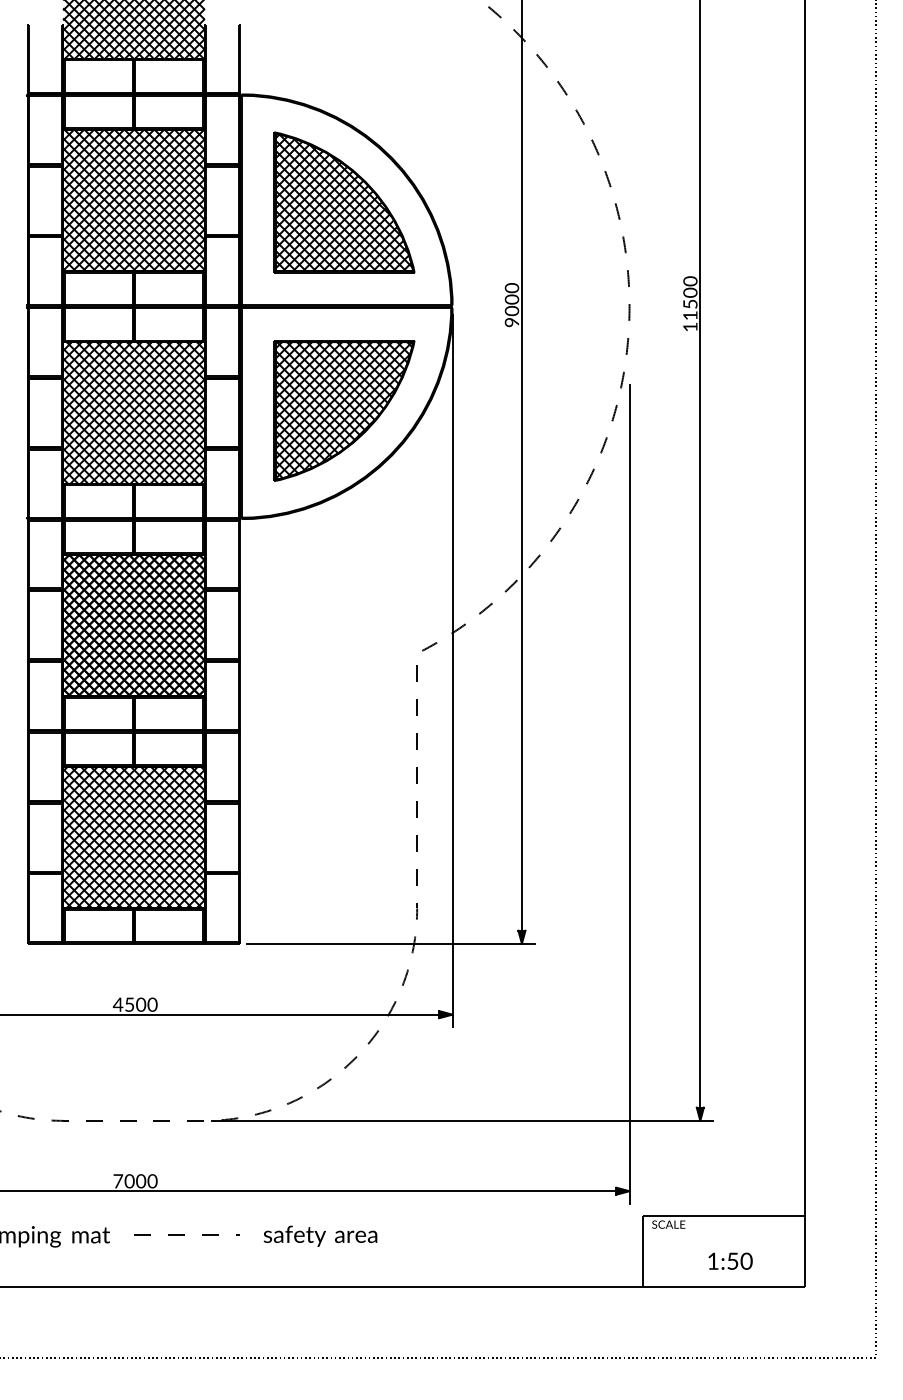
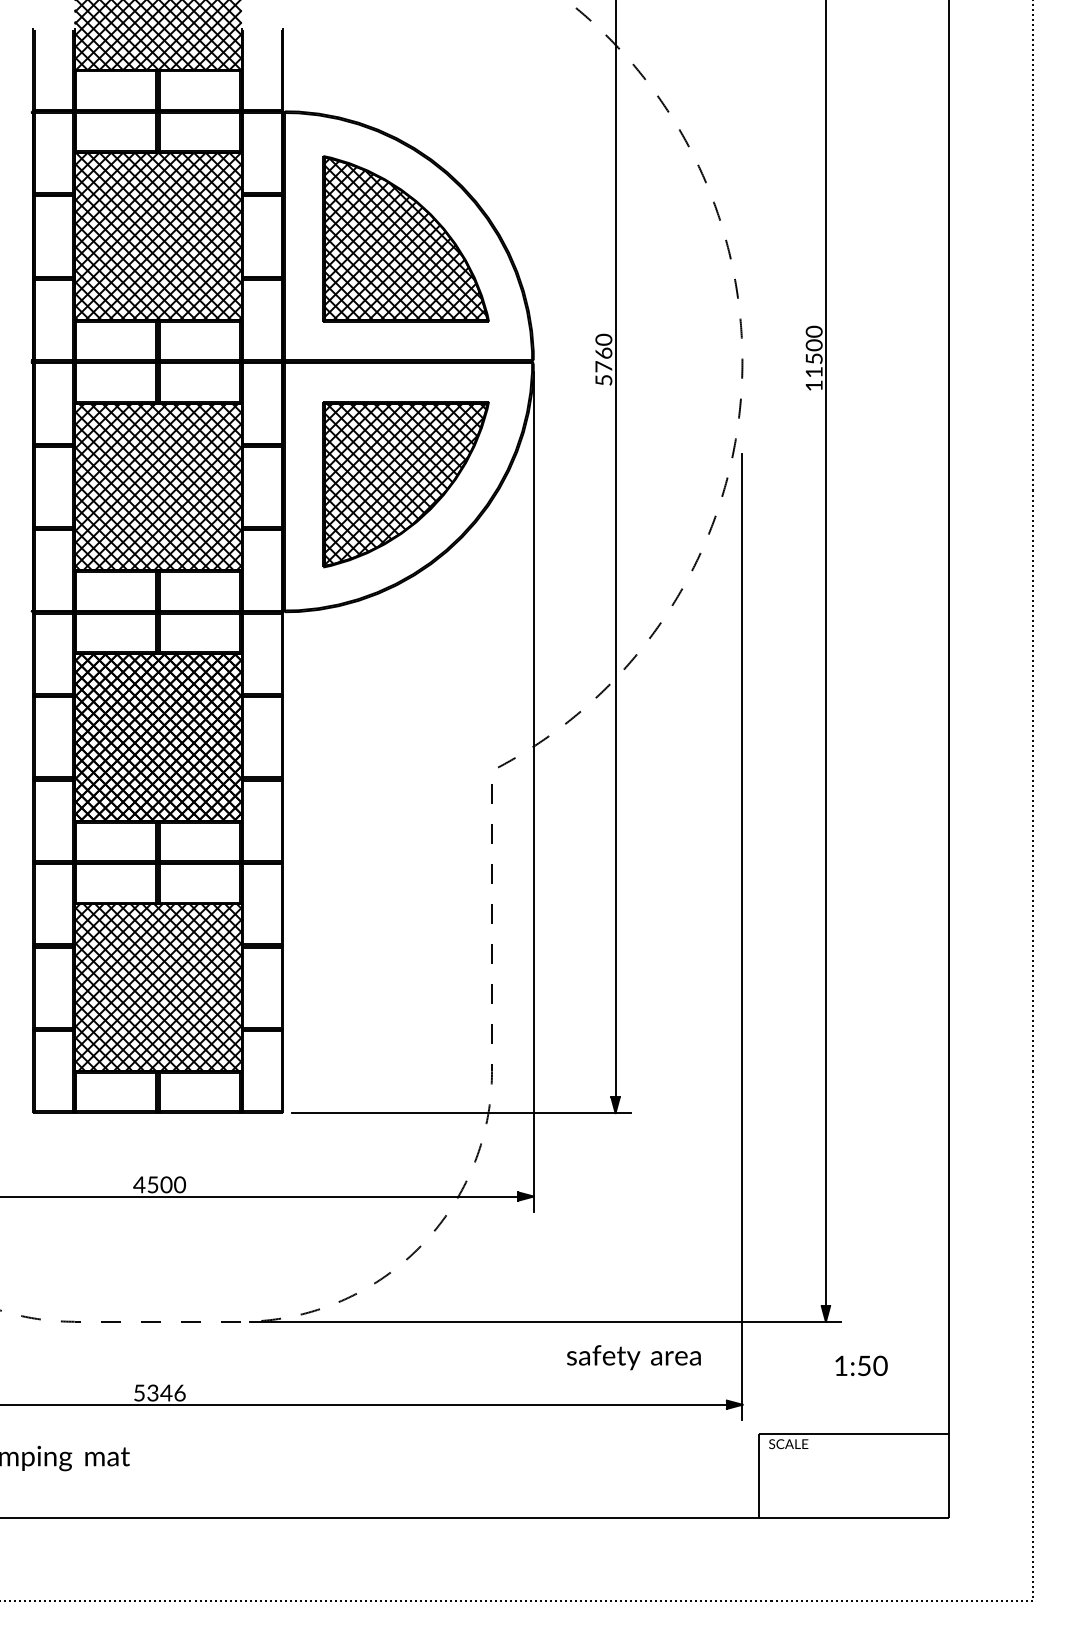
text: (511, 310) -> (603, 366), 9000 -> 5760
text: (135, 1181) -> (159, 1393), 7000 -> 5346
line: (184, 1234) -> (217, 1455), removed
text: (320, 1235) -> (633, 1356), moved
text: (730, 1260) -> (861, 1364), moved

